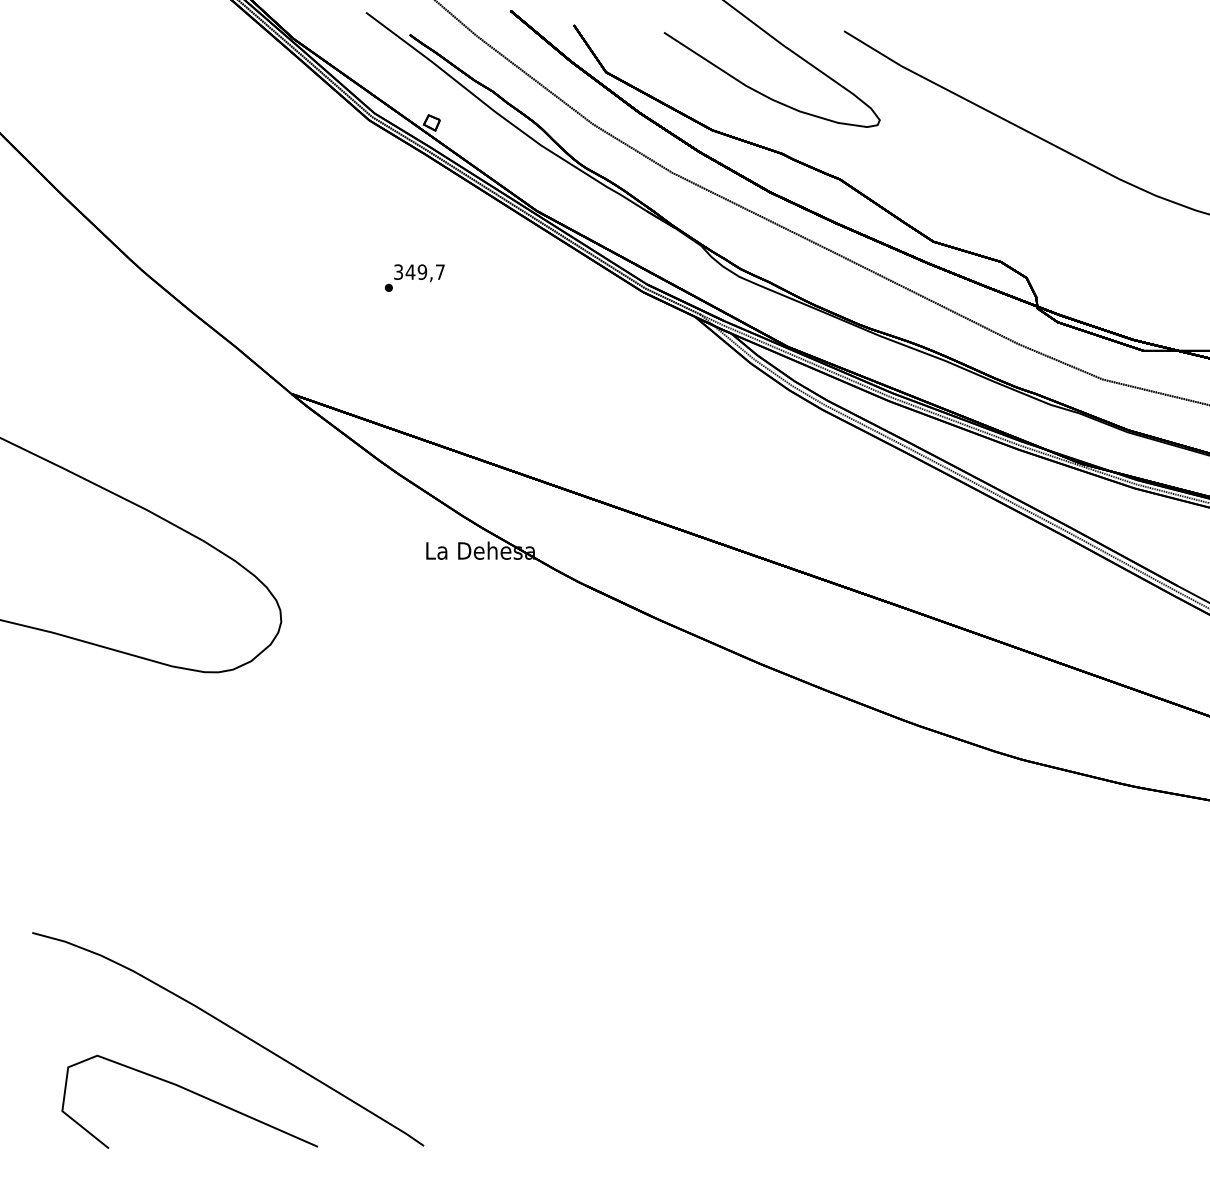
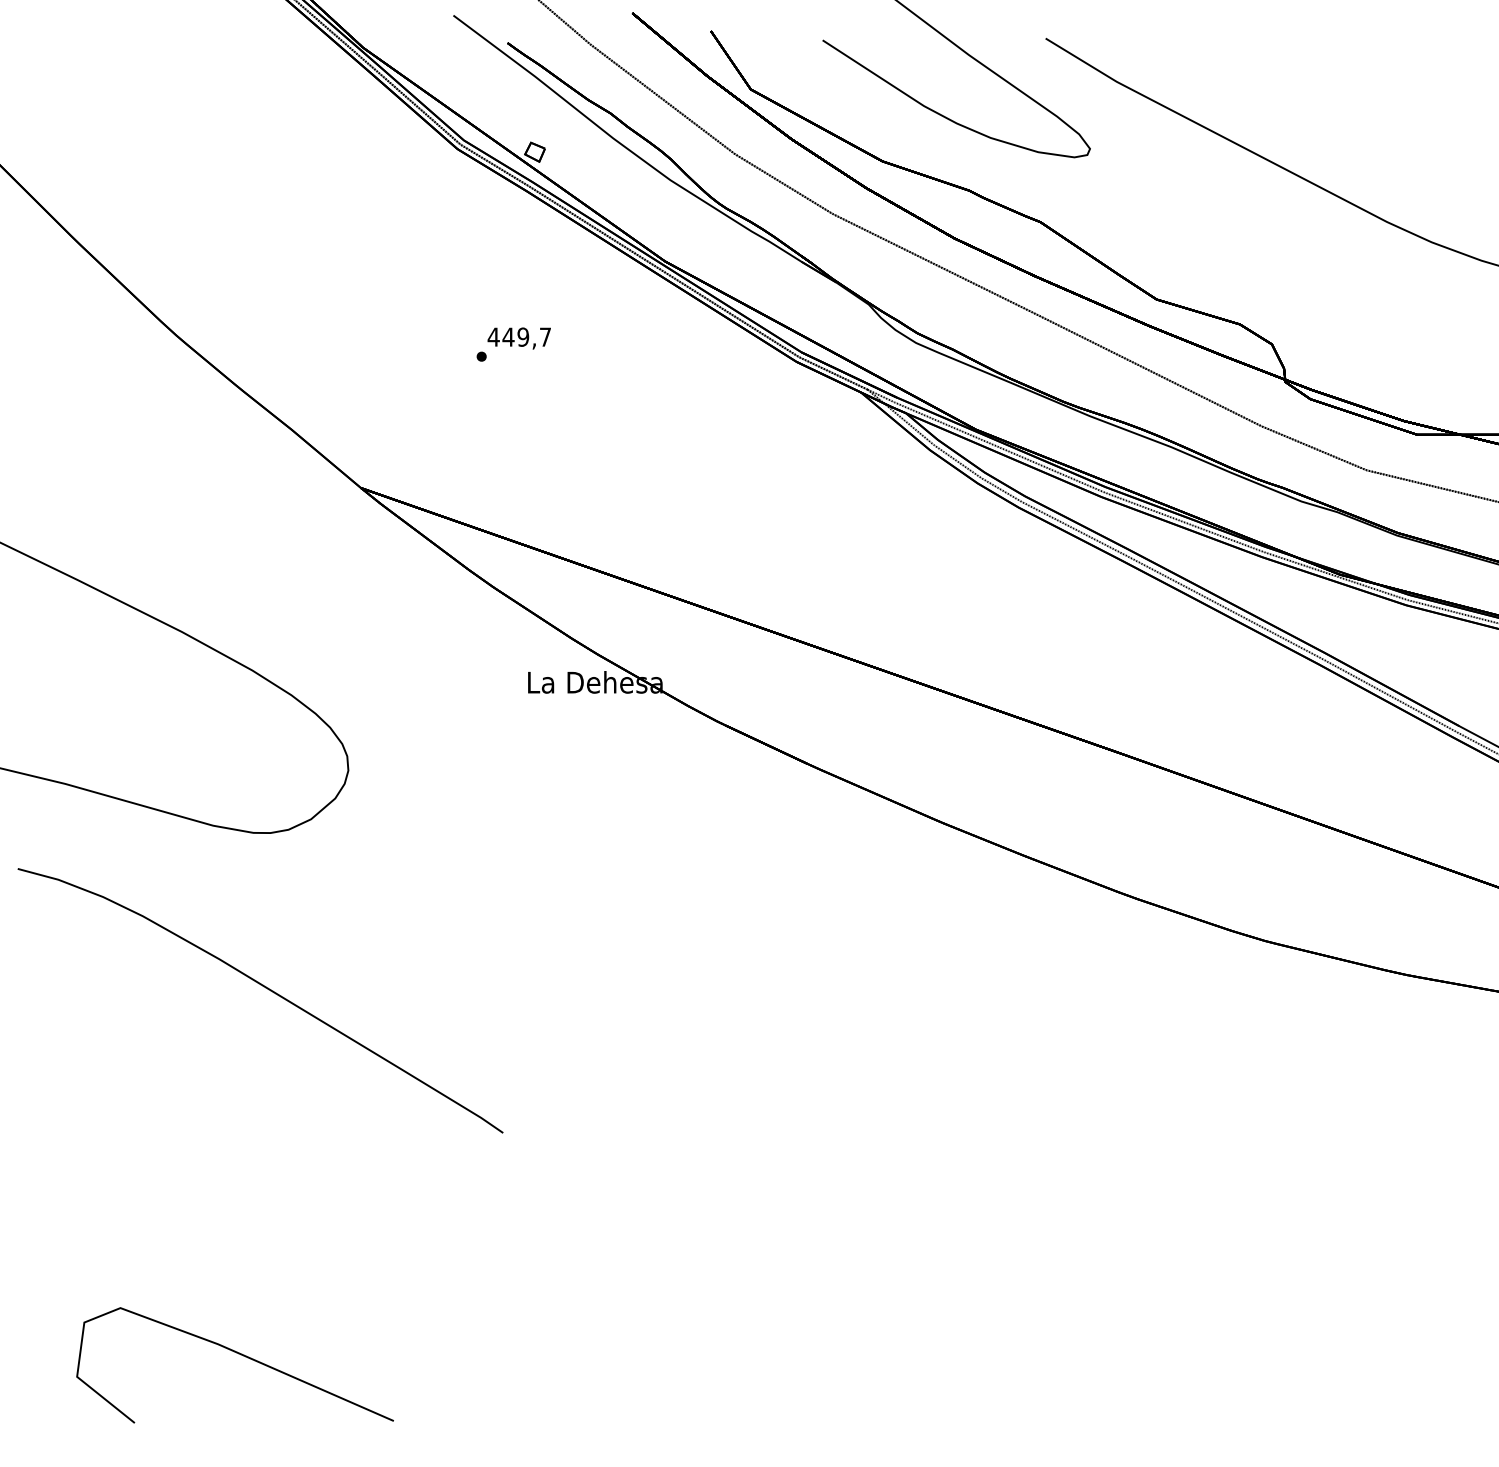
text: (398, 271) -> (493, 336), 349,7 -> 449,7
curve: (232, 1029) -> (265, 988), moved

